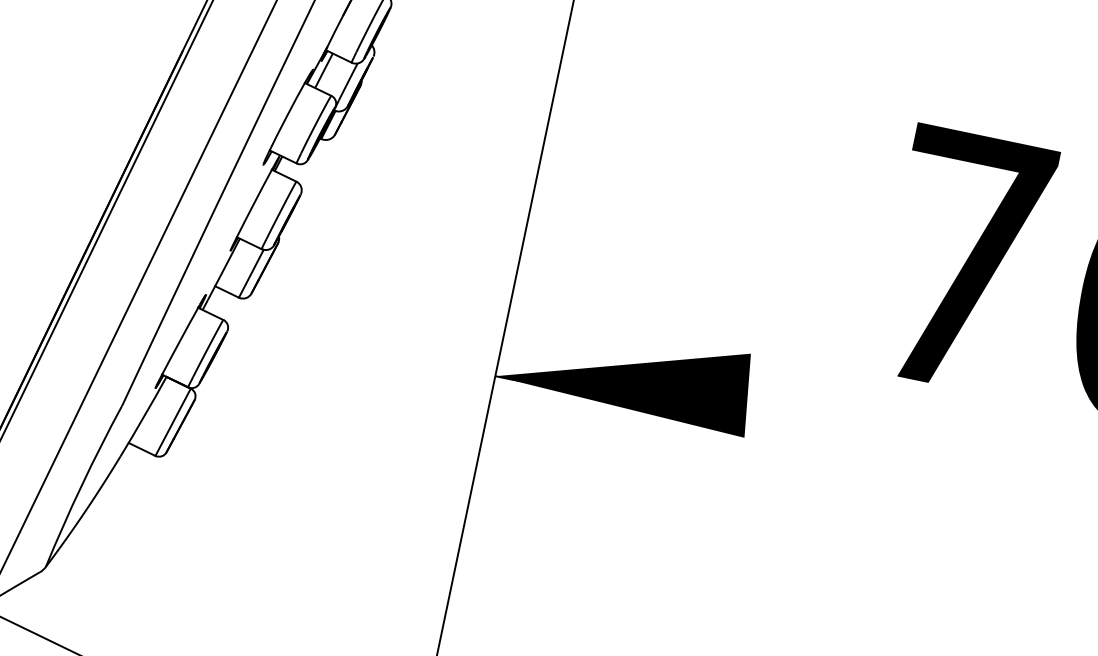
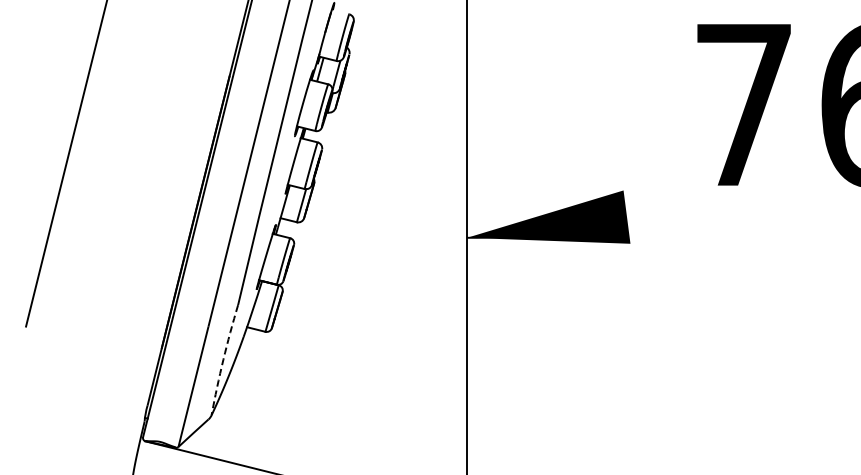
arc: (82, 484) -> (223, 359), solid -> dashed

